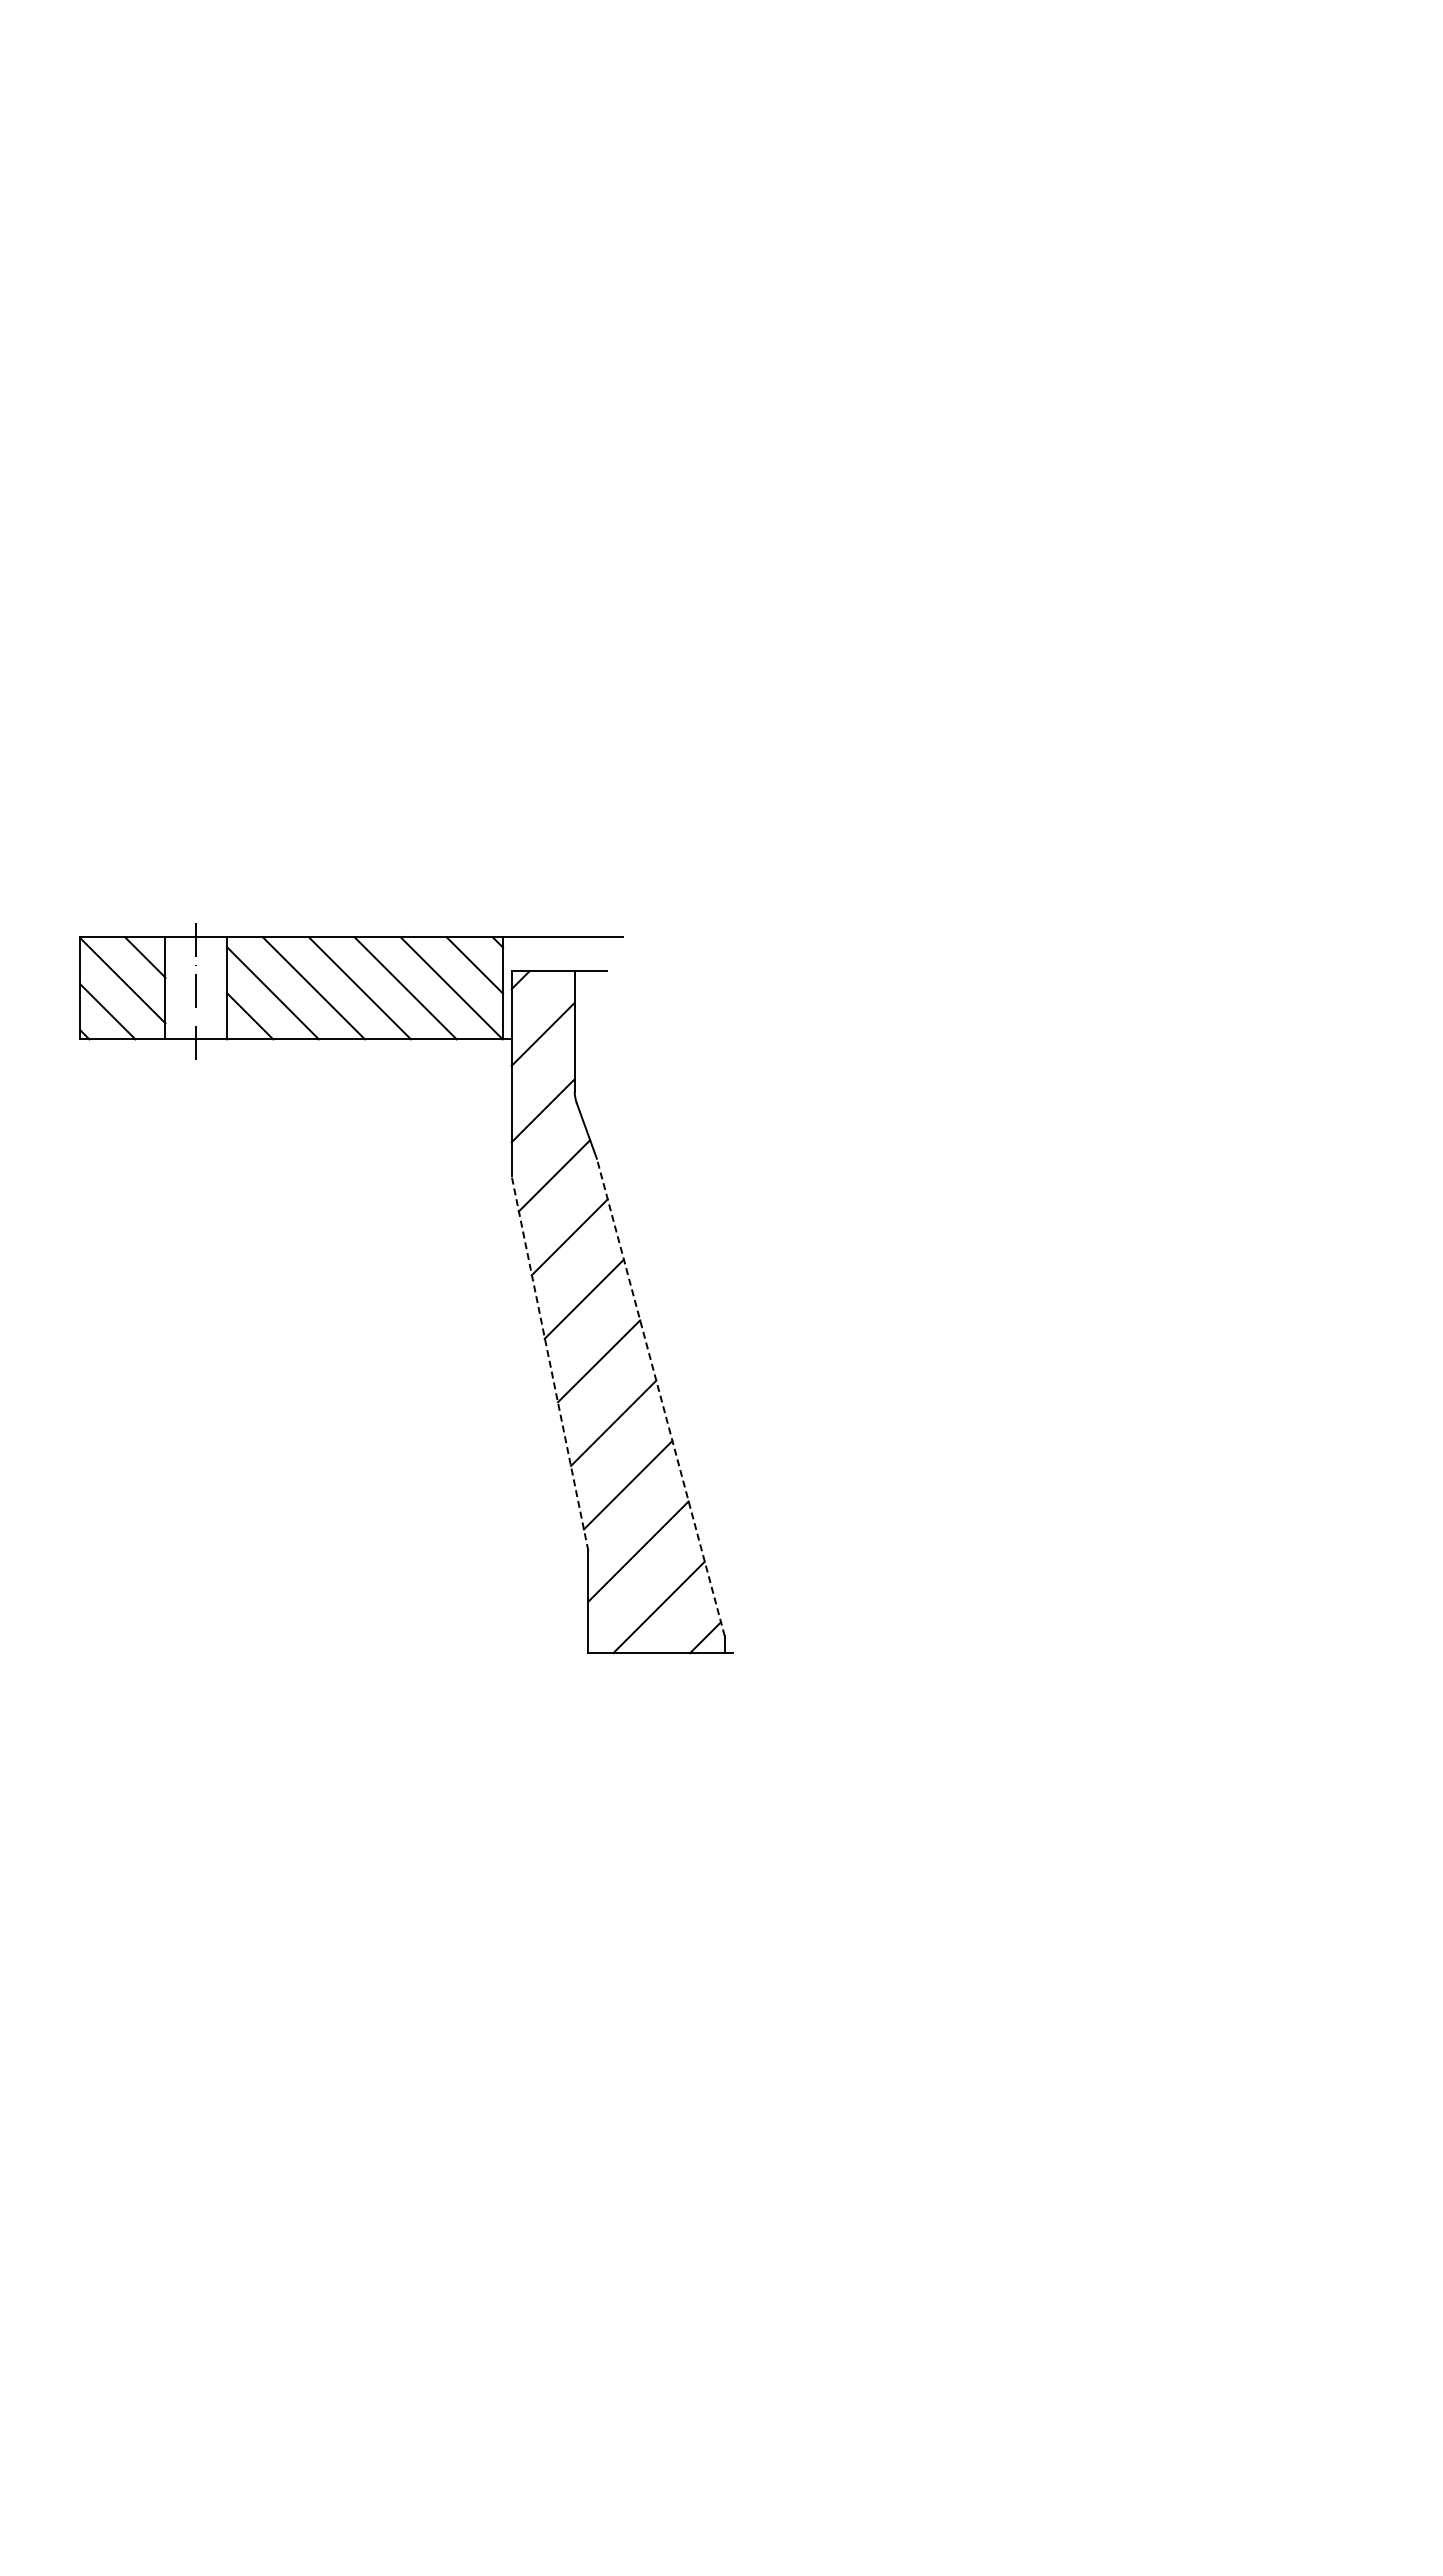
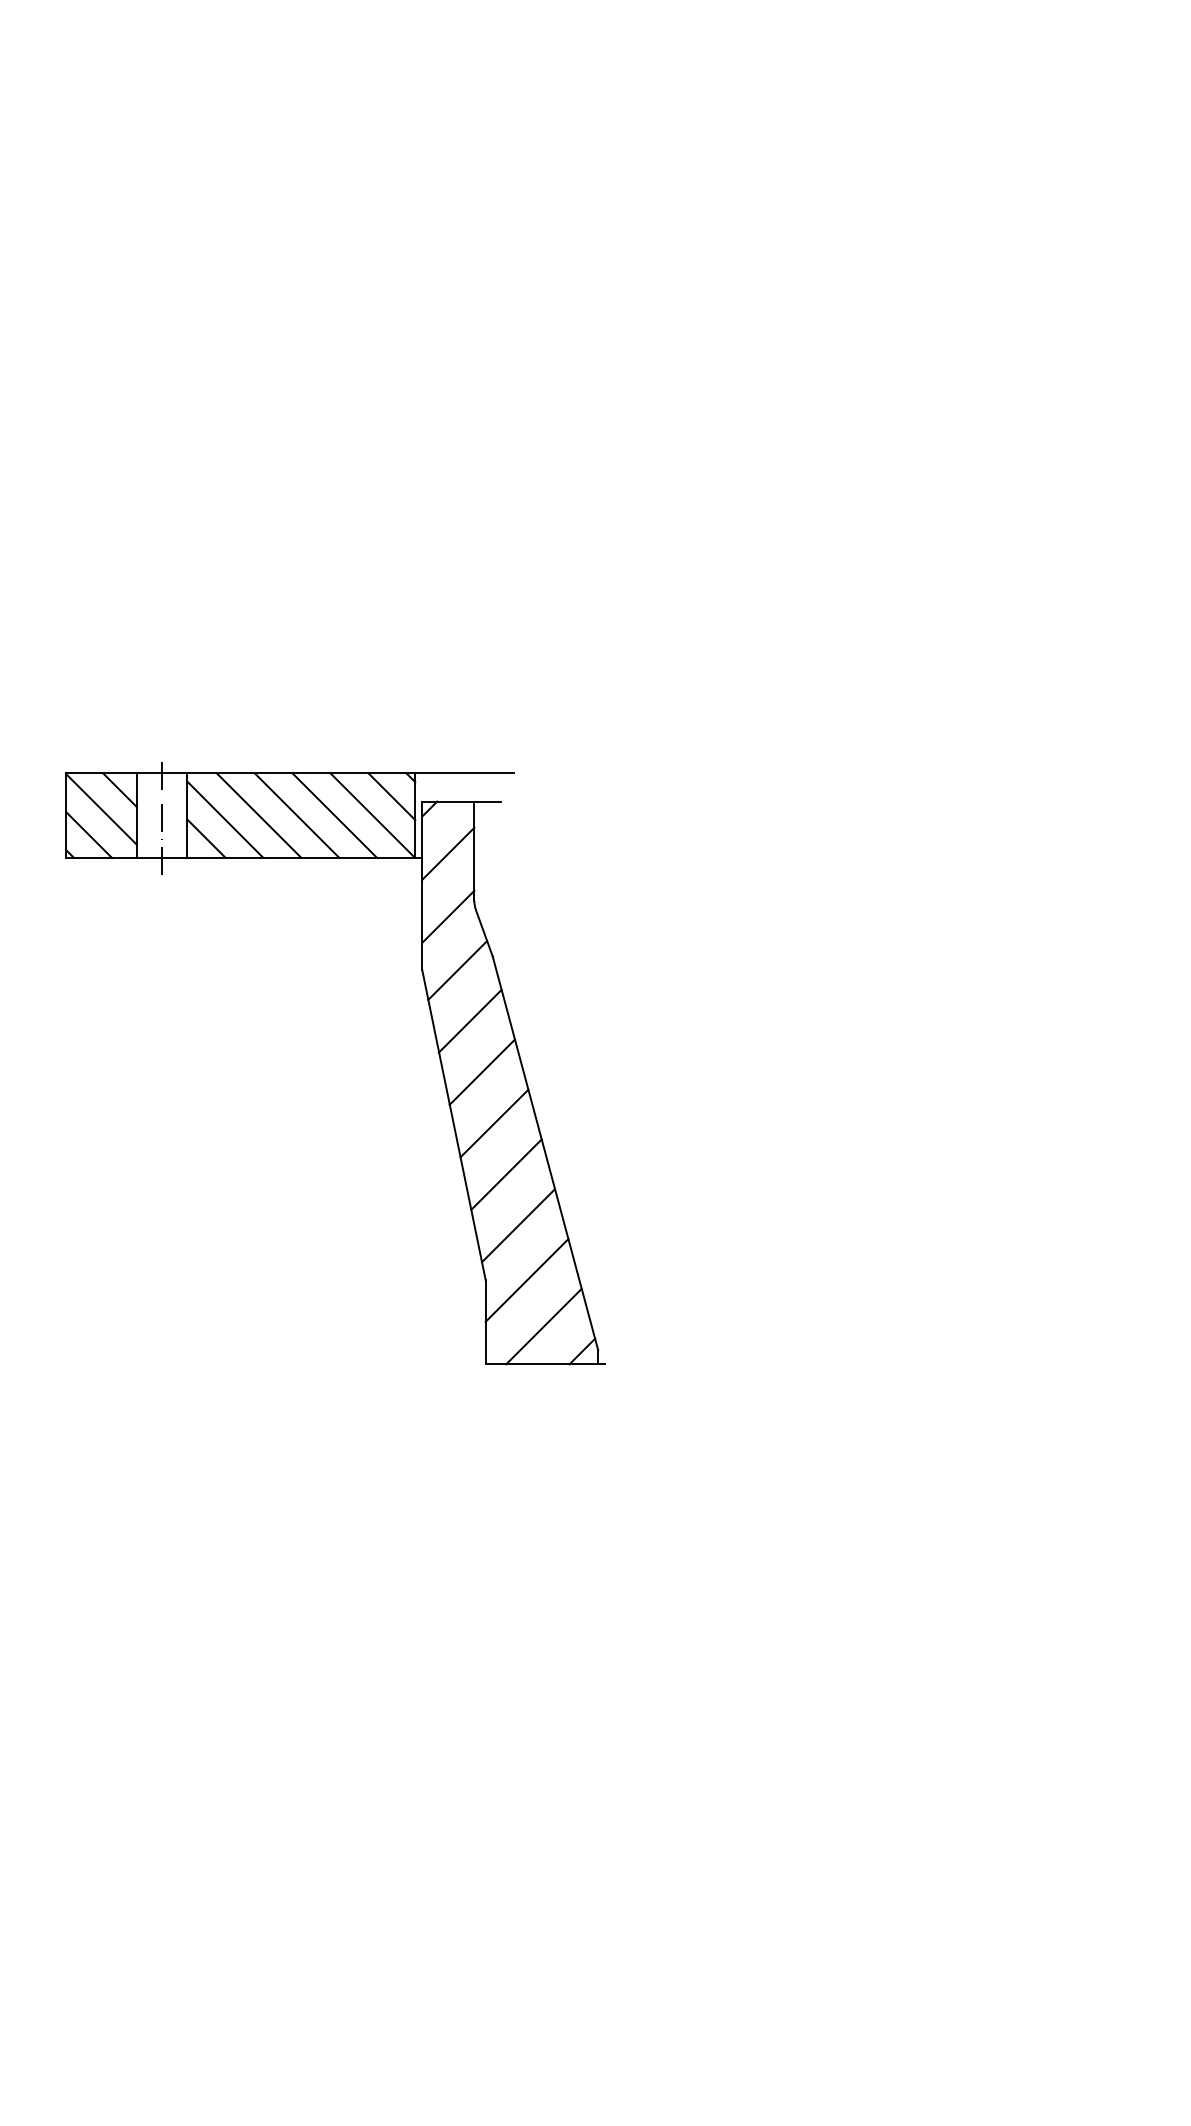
line: (549, 1362) -> (453, 1124), dashed -> solid
line: (660, 1396) -> (545, 1152), dashed -> solid

